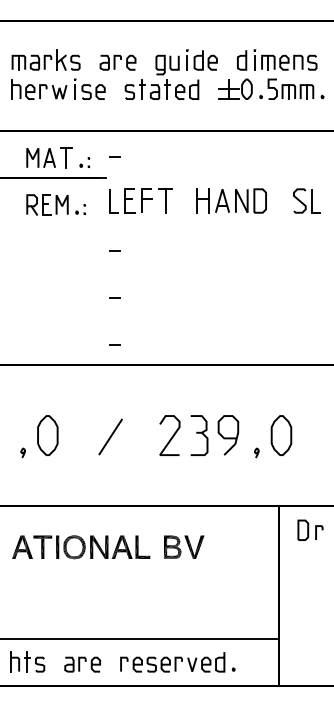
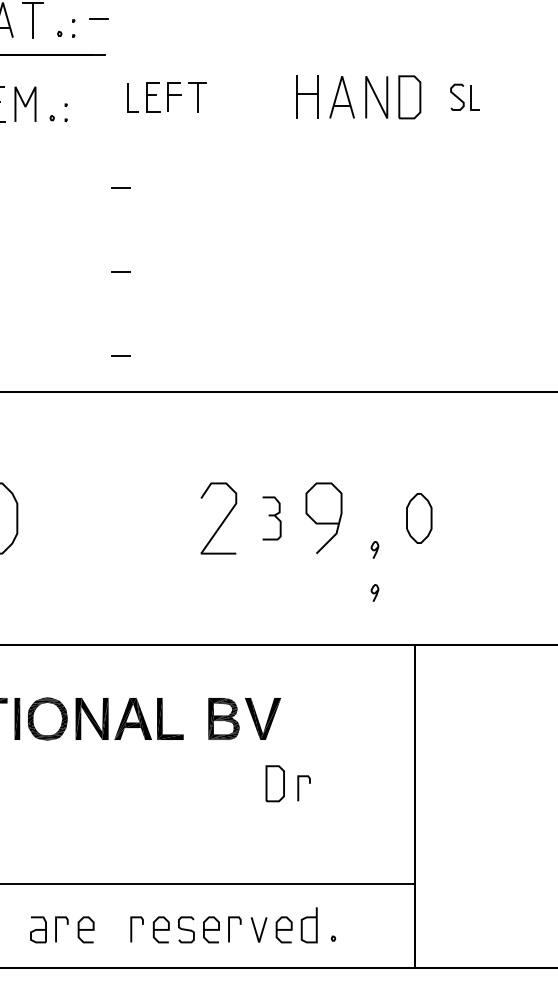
line: (114, 156) -> (97, 17), moved
part: (140, 200) -> (166, 96), size x0.7
part: (231, 200) -> (358, 96), moved
part: (306, 200) -> (464, 96), size x0.6
part: (199, 435) -> (272, 518), size x0.6
part: (281, 435) -> (419, 518), size x0.7
line: (110, 436) -> (112, 520), removed
part: (256, 476) -> (374, 591), added
part: (310, 529) -> (288, 782), moved

